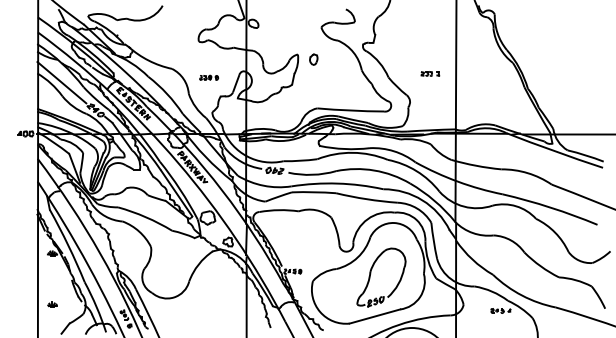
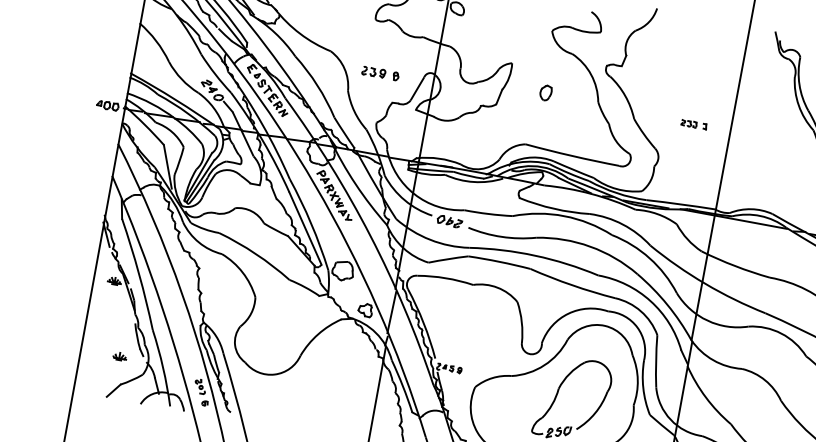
part: (313, 59) -> (545, 92), moved
part: (209, 77) -> (381, 73), size x1.4
line: (61, 82) -> (171, 42), removed
part: (52, 304) -> (119, 356), moved

